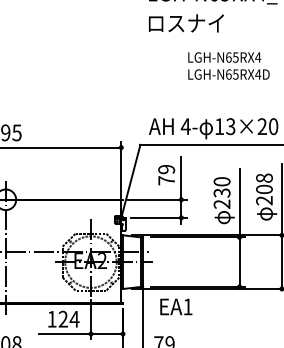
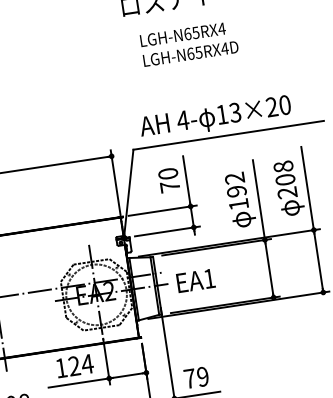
text: (228, 65) -> (188, 43), moved
text: (166, 169) -> (168, 173), 79 -> 70
text: (221, 192) -> (236, 190), 230 -> 192
text: (176, 306) -> (196, 280), moved

